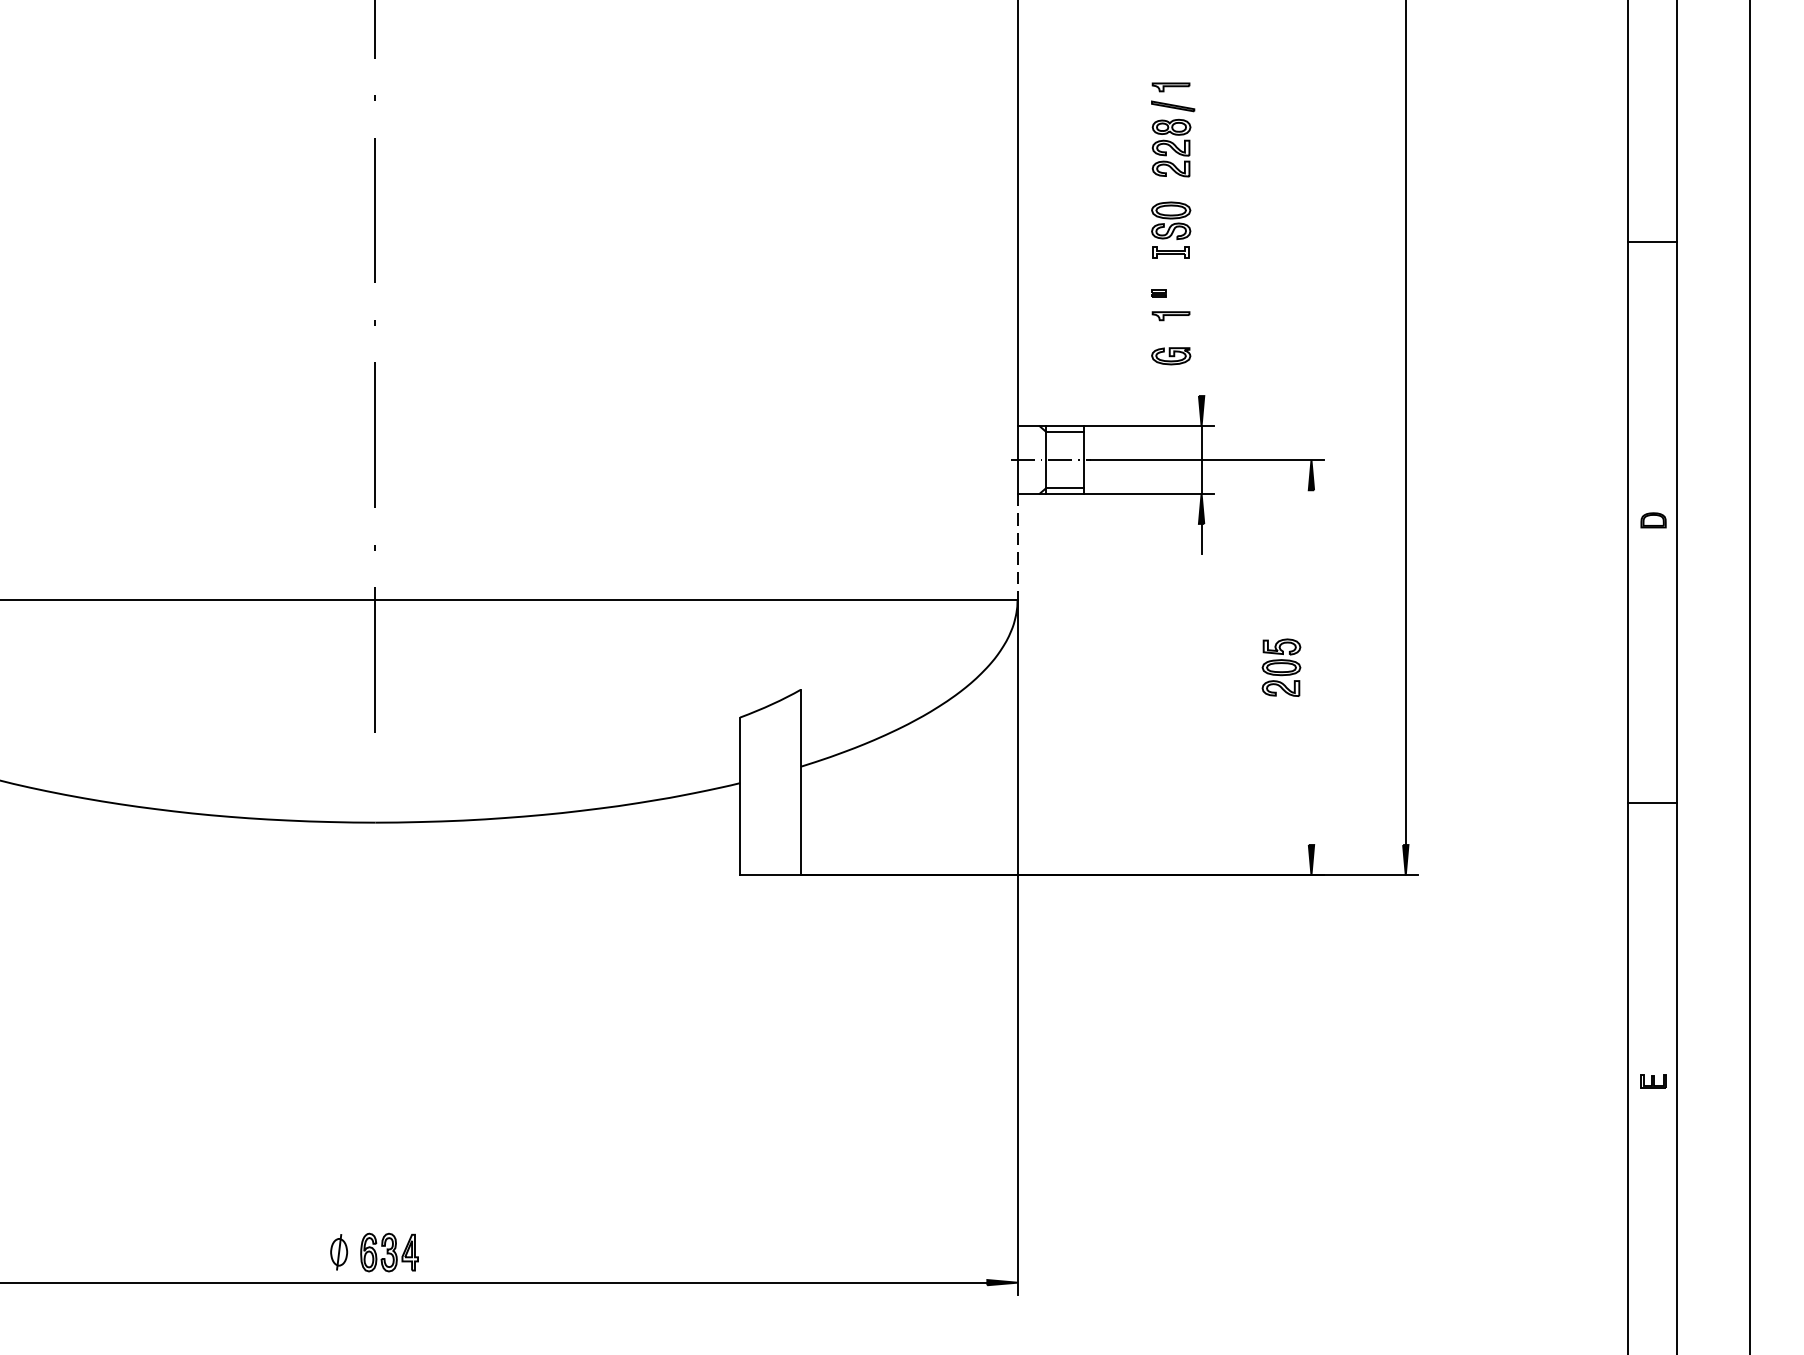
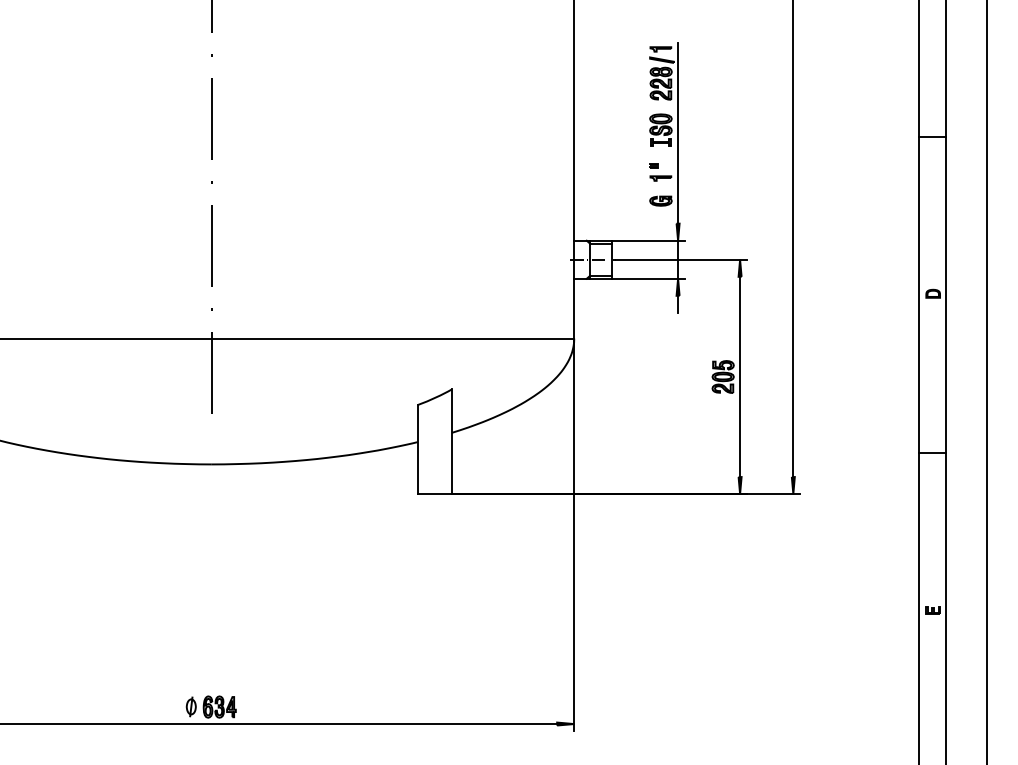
line: (1202, 236) -> (678, 133), added
line: (1018, 546) -> (574, 308), dashed -> solid
line: (1312, 666) -> (740, 376), added

